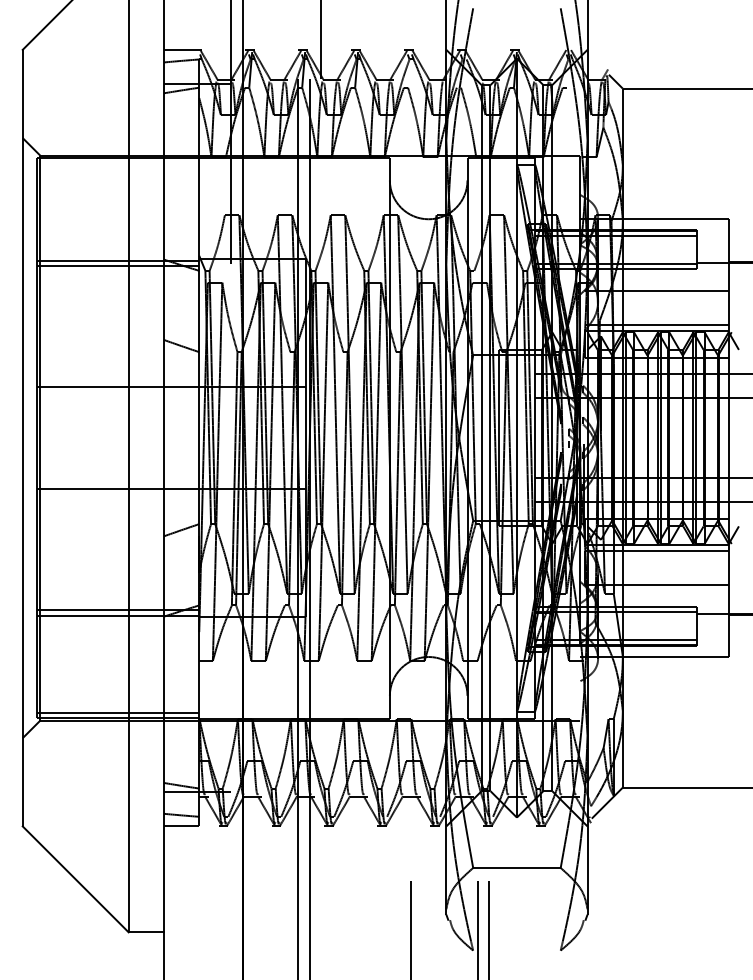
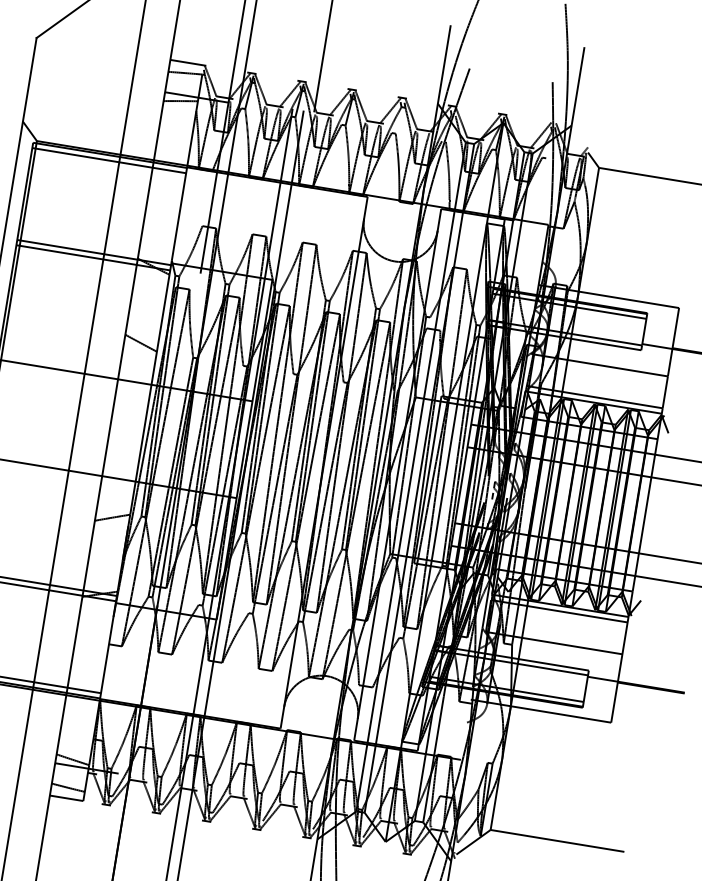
line: (117, 163) -> (108, 160), added

